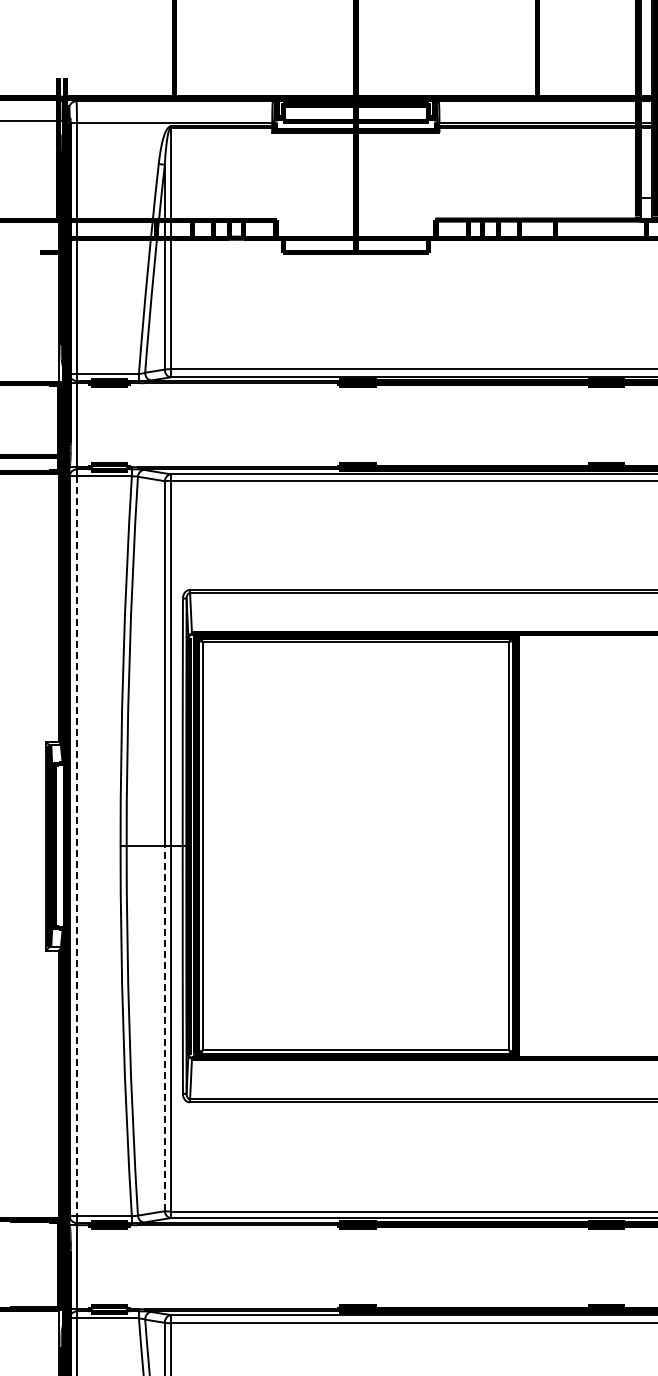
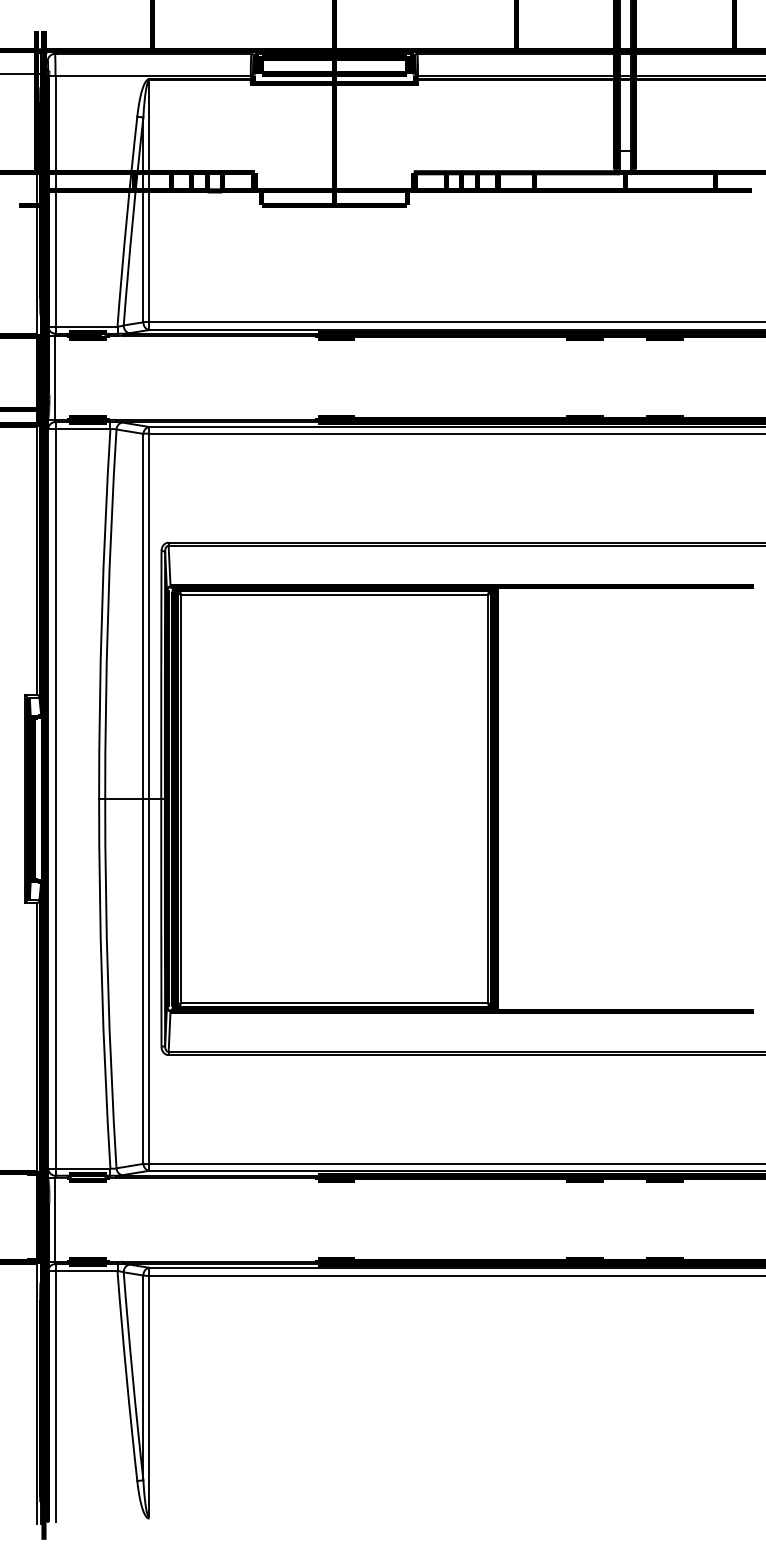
line: (76, 845) -> (55, 798), dashed -> solid
line: (164, 1028) -> (143, 981), dashed -> solid

